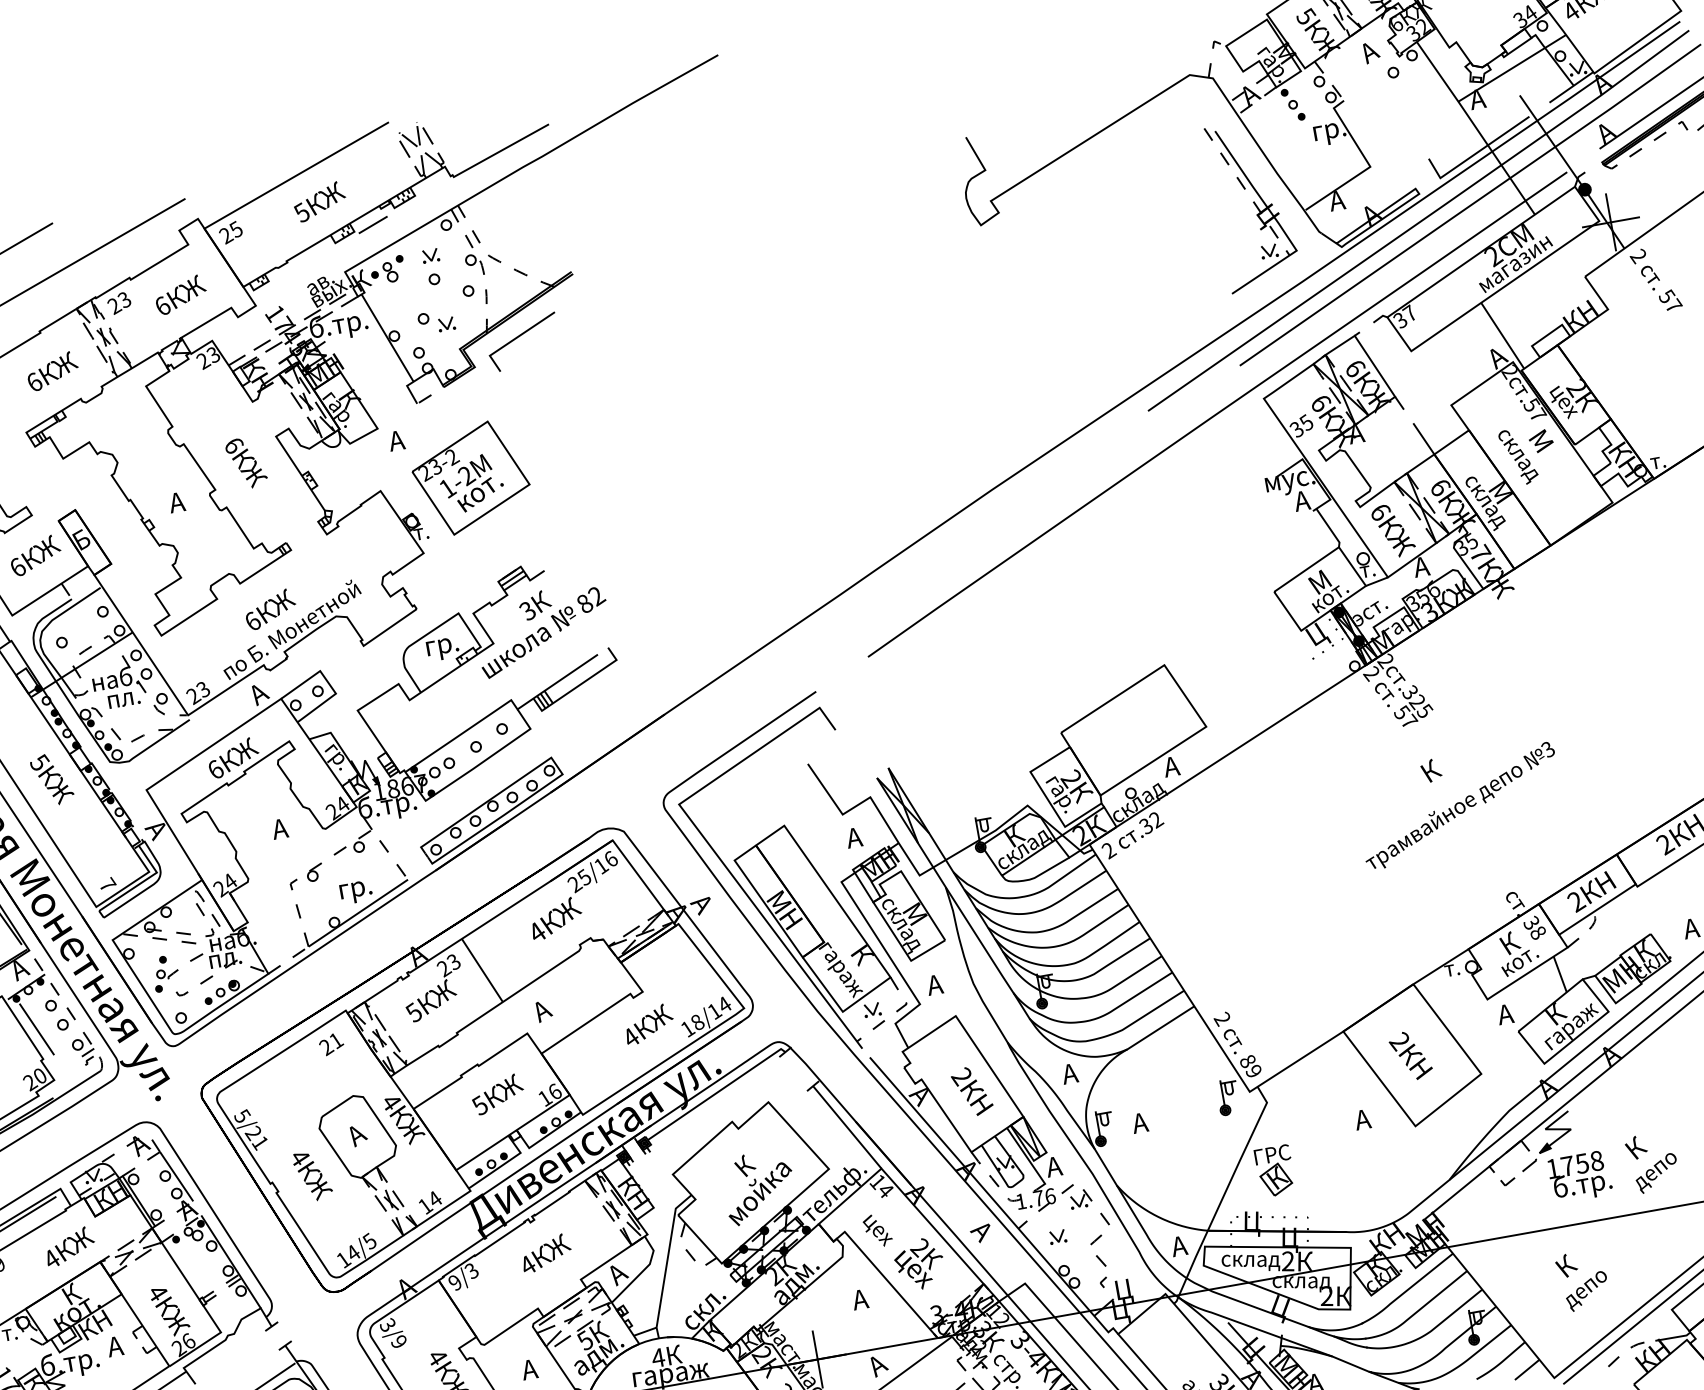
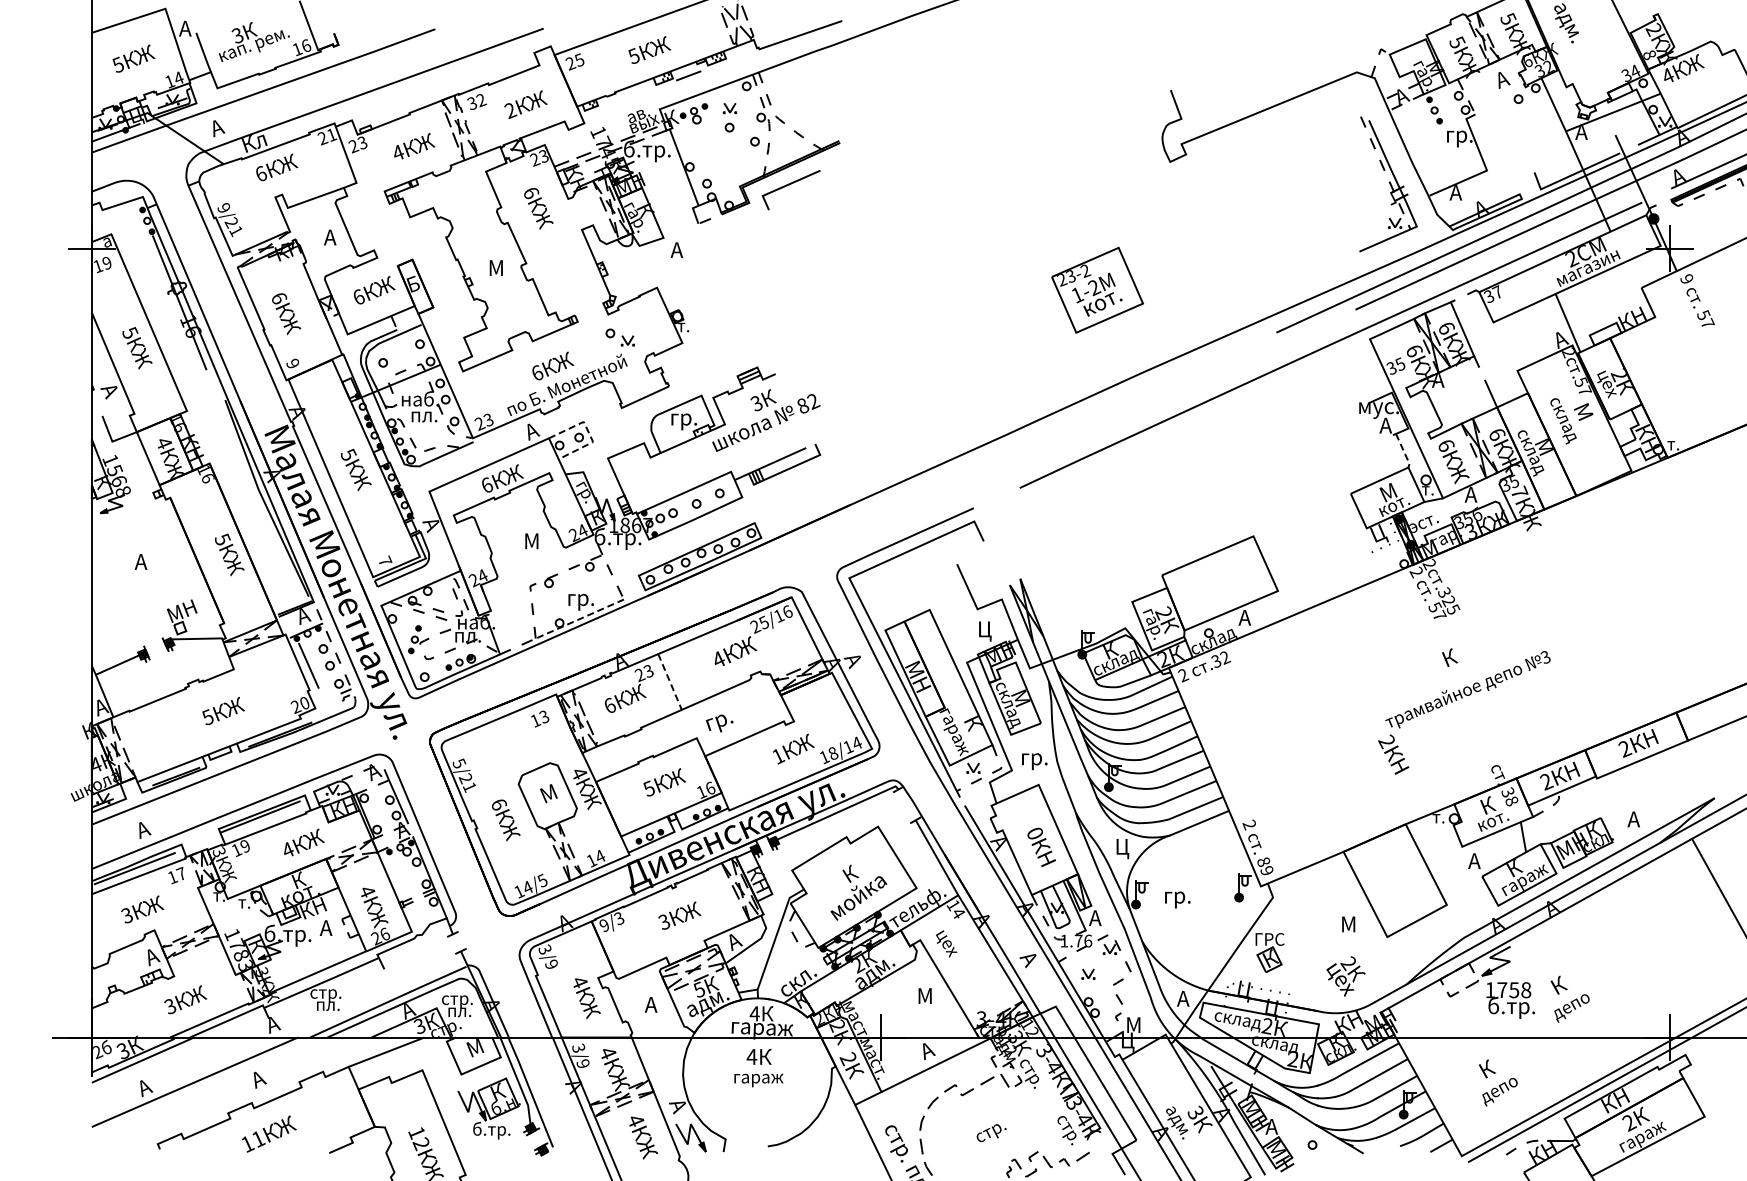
text: (1636, 256) -> (1685, 279), 2 -> 9
text: (119, 303) -> (476, 102), 23 -> 32
text: (162, 306) -> (510, 110), 6 -> 2
part: (435, 321) -> (619, 337), moved
text: (34, 381) -> (398, 152), 6 -> 4
text: (246, 462) -> (538, 208), moved
part: (470, 477) -> (1097, 289), moved
text: (177, 501) -> (494, 267), А -> М
line: (1329, 528) -> (1403, 451), solid -> dashed
line: (328, 683) -> (588, 432), solid -> dashed
text: (281, 829) -> (530, 541), А -> М
text: (856, 840) -> (984, 631), А -> Ц
line: (357, 913) -> (579, 619), solid -> dashed
line: (483, 971) -> (670, 682), solid -> dashed
text: (943, 986) -> (1033, 759), А -> гр.
text: (551, 1010) -> (719, 723), А -> гр.
text: (413, 1012) -> (609, 705), 5 -> 6
text: (632, 1037) -> (779, 756), 4 -> 1
text: (330, 1043) -> (539, 718), 21 -> 13
text: (1410, 1055) -> (1393, 754), moved
text: (961, 1076) -> (1034, 833), 2 -> 0
text: (1071, 1077) -> (1121, 849), А -> Ц
text: (1363, 1119) -> (1347, 924), А -> М
text: (1148, 1123) -> (1176, 897), А -> гр.
text: (358, 1134) -> (548, 794), А -> М
text: (300, 1157) -> (499, 804), 4 -> 6
text: (527, 1264) -> (664, 921), 4 -> 3
text: (919, 1264) -> (1345, 976), moved
text: (1125, 1290) -> (1134, 1026), Ц -> М
text: (860, 1298) -> (923, 995), А -> М

